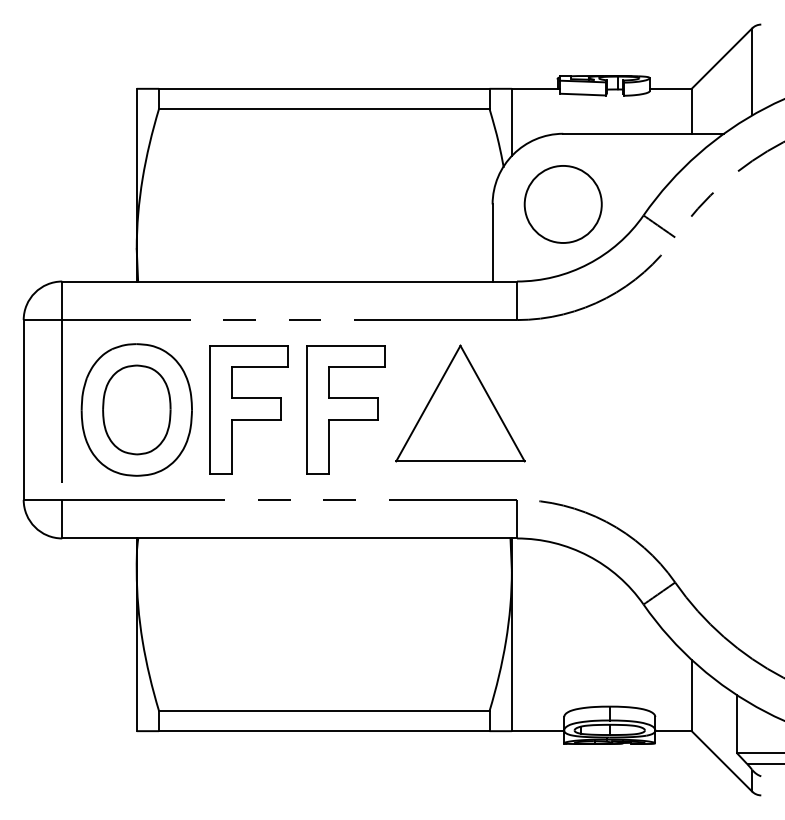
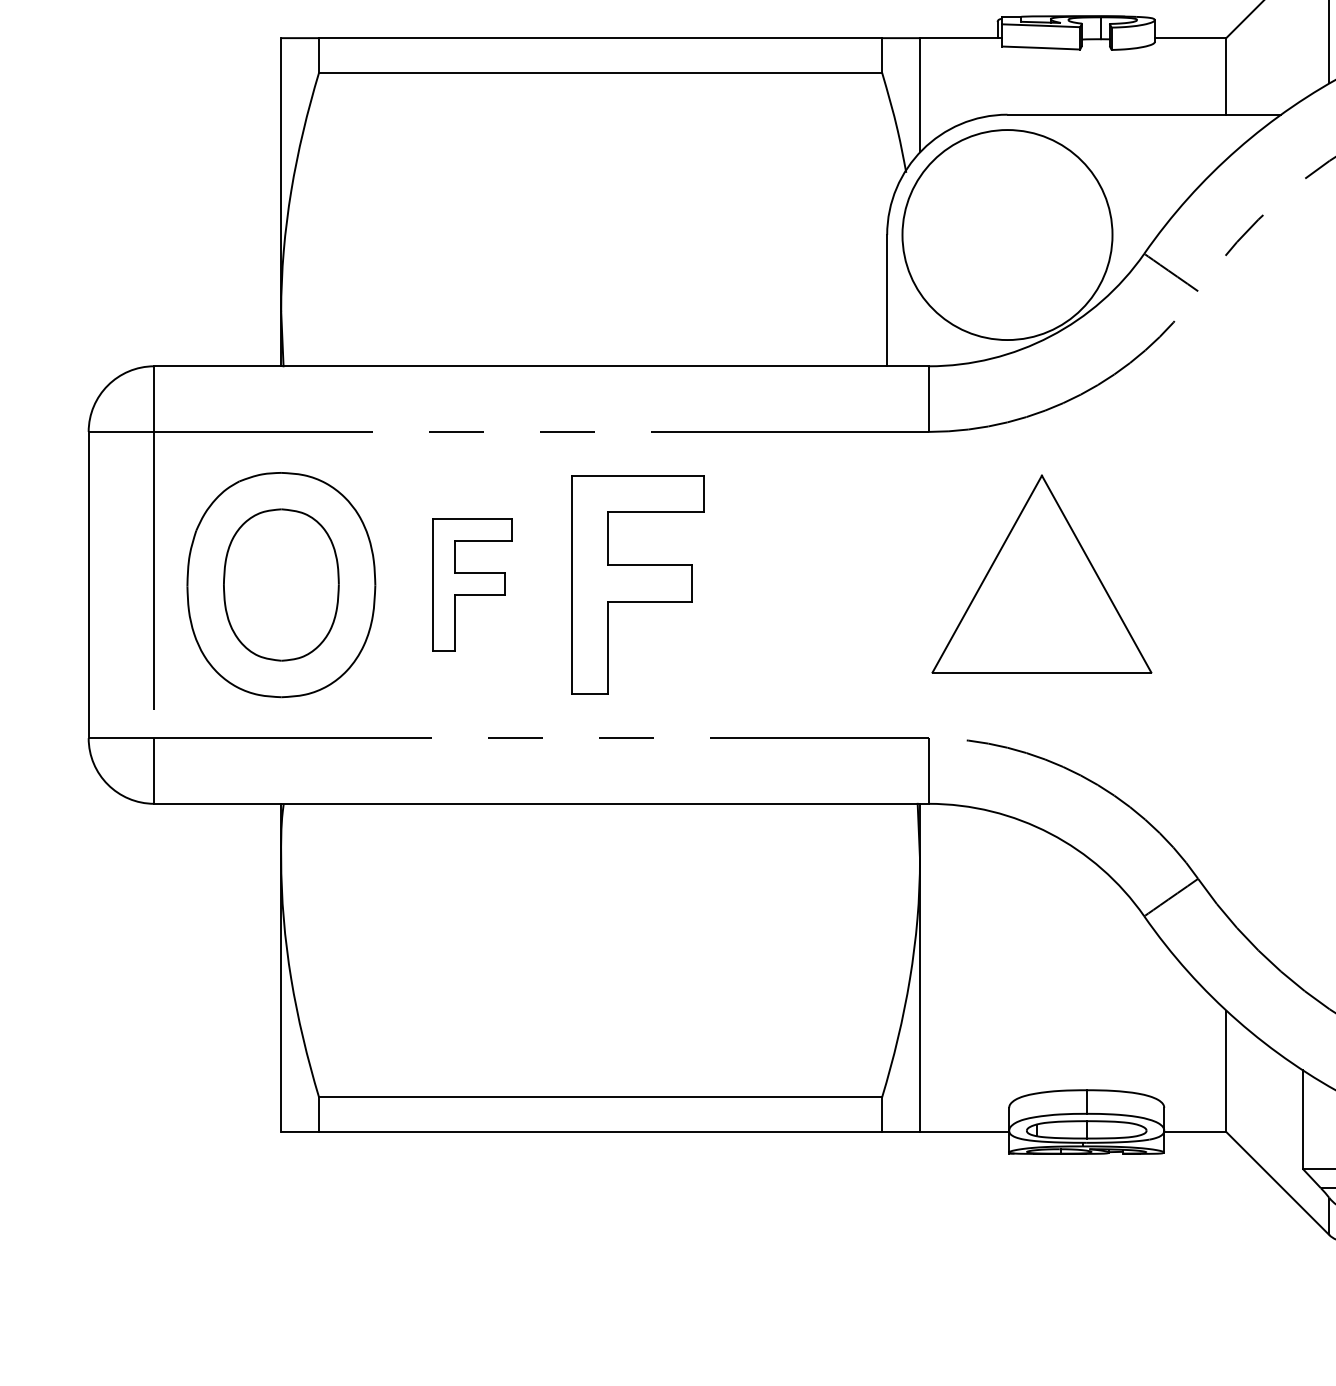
circle: (562, 203) -> (1006, 233), size x1.6
part: (460, 403) -> (1041, 574), moved
part: (248, 409) -> (471, 584), size x0.6

